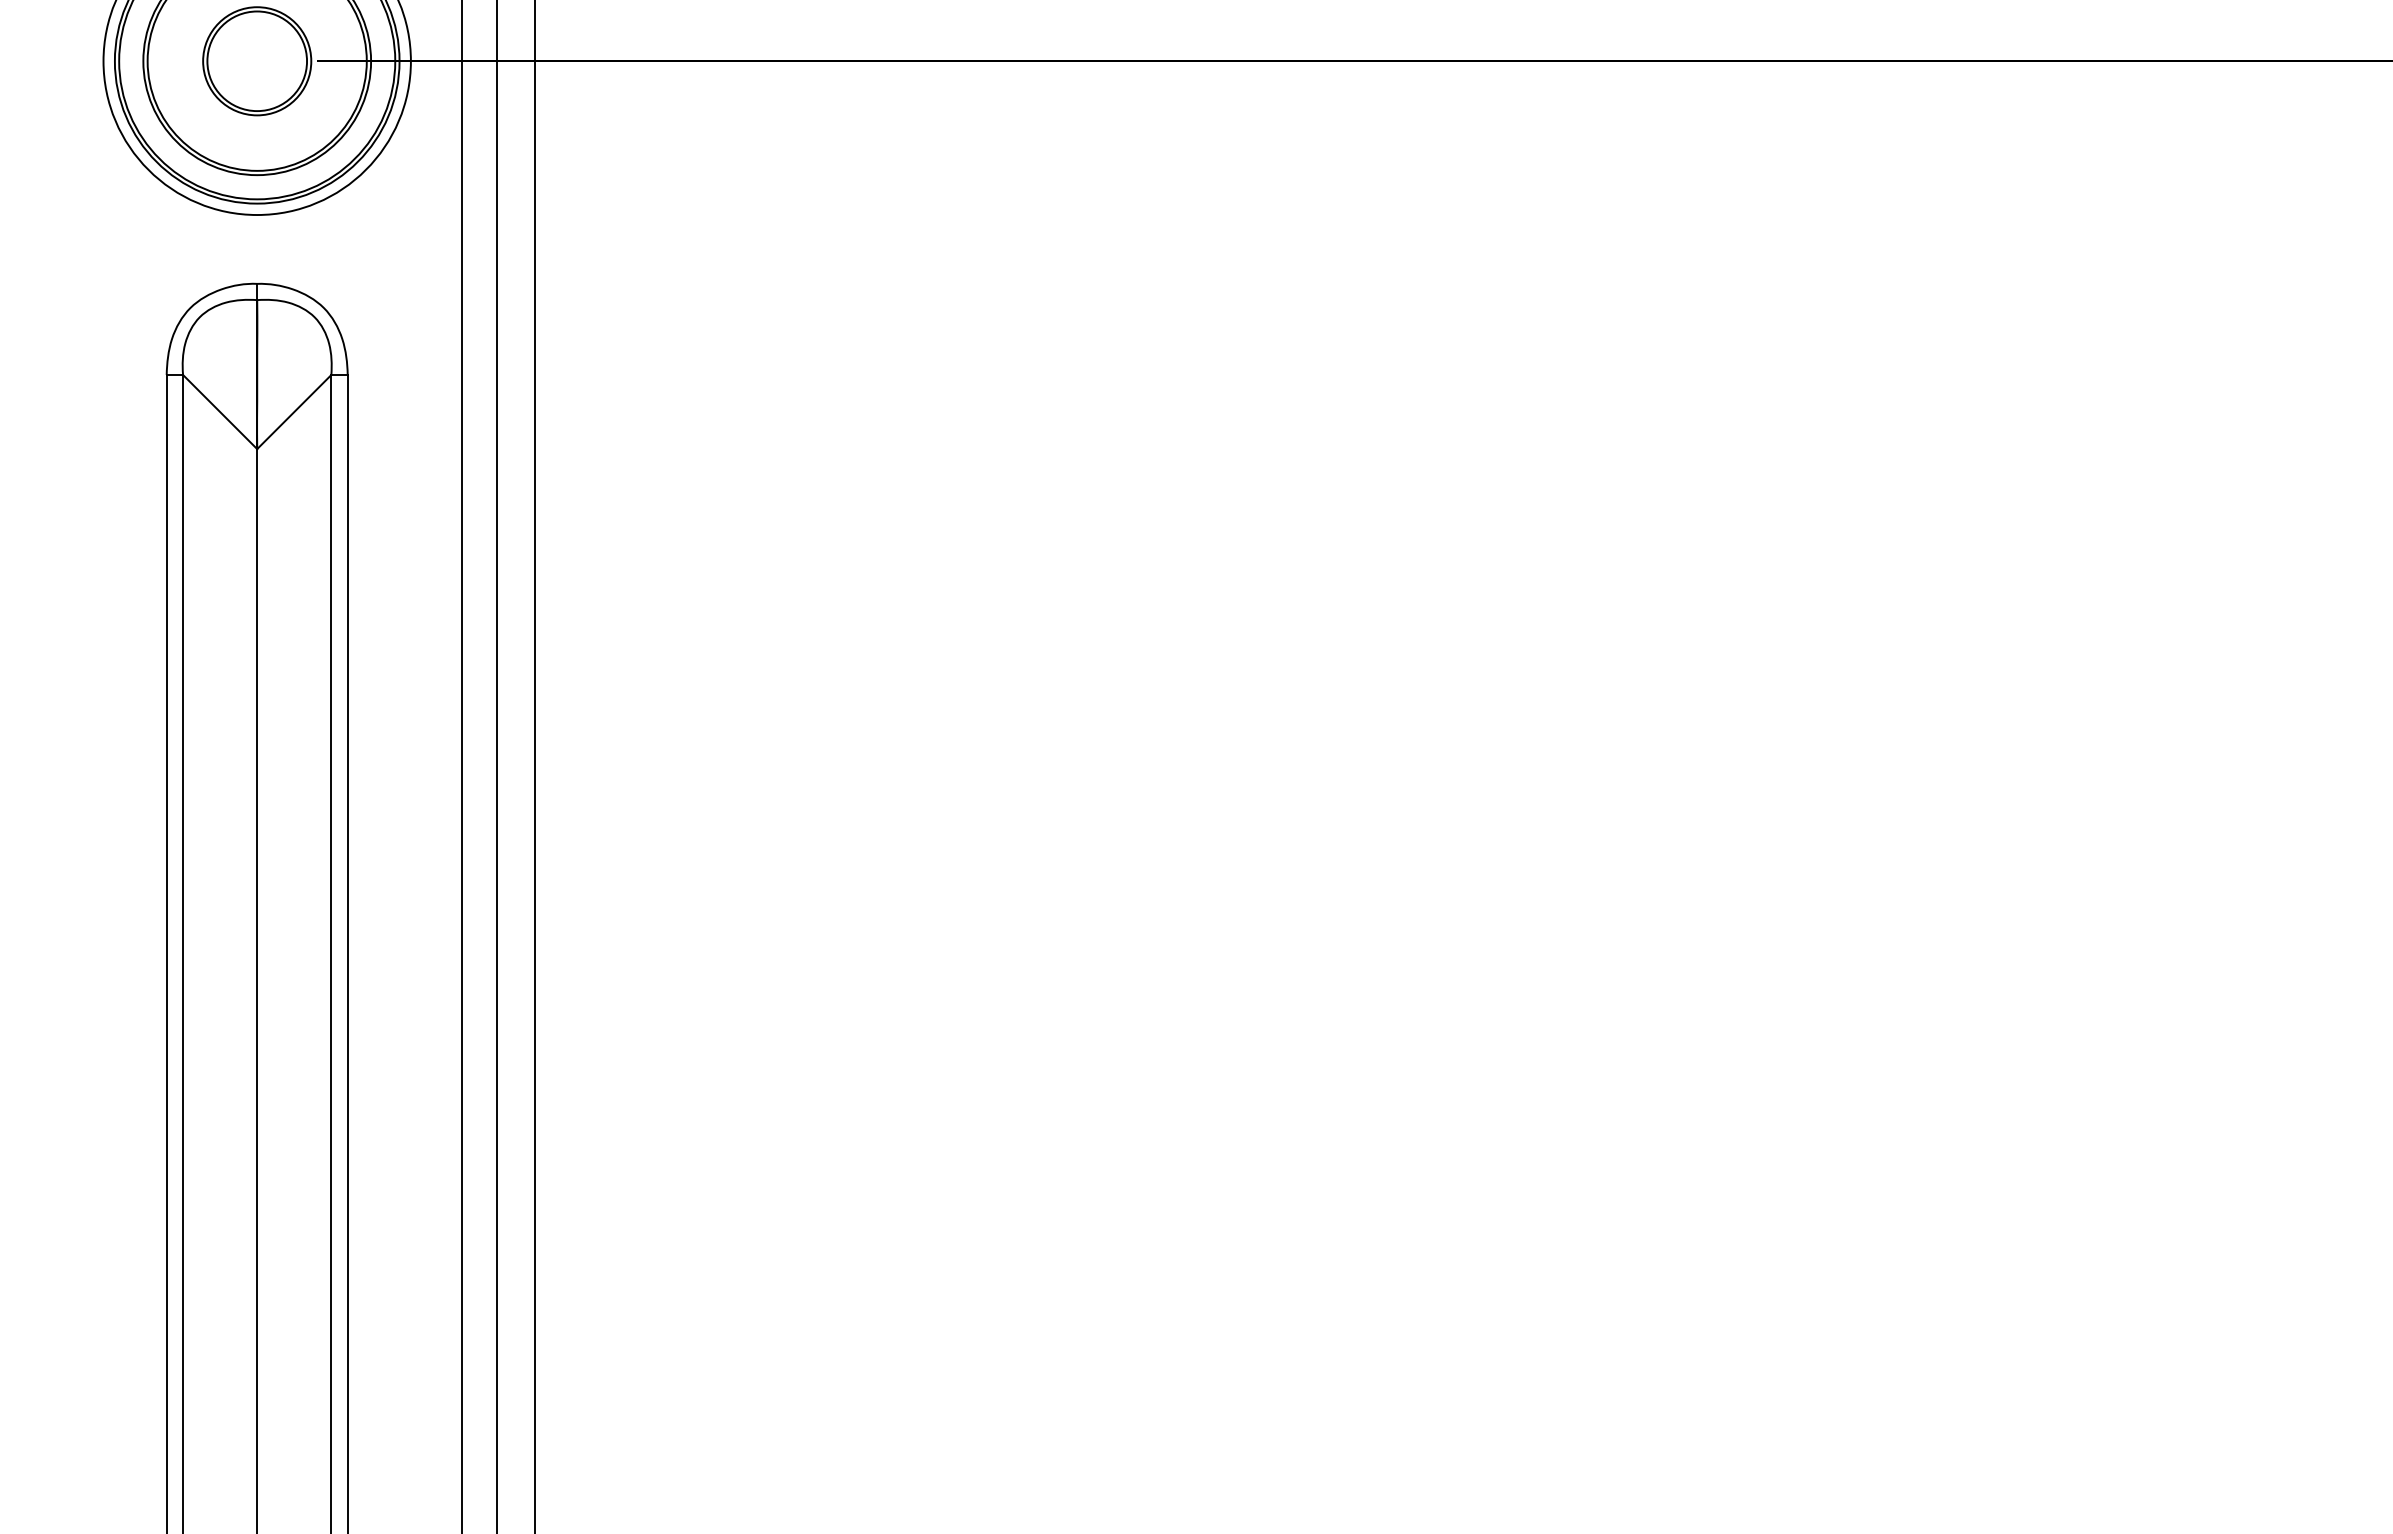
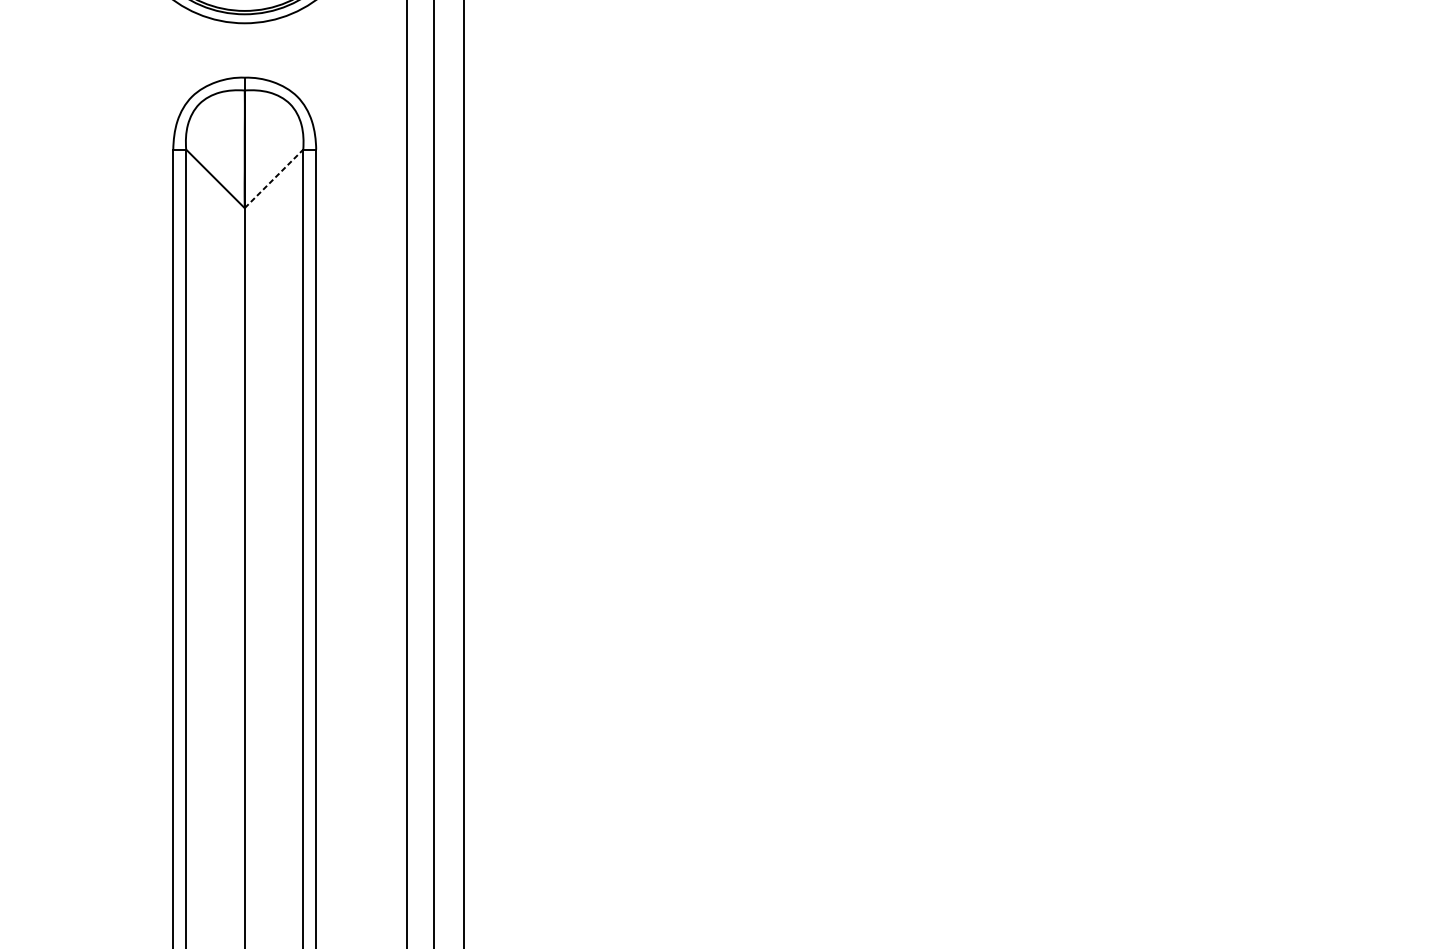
line: (294, 411) -> (274, 178), solid -> dashed

